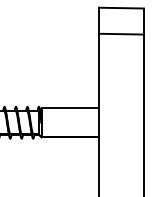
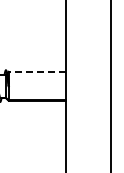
line: (70, 108) -> (37, 71), solid -> dashed

